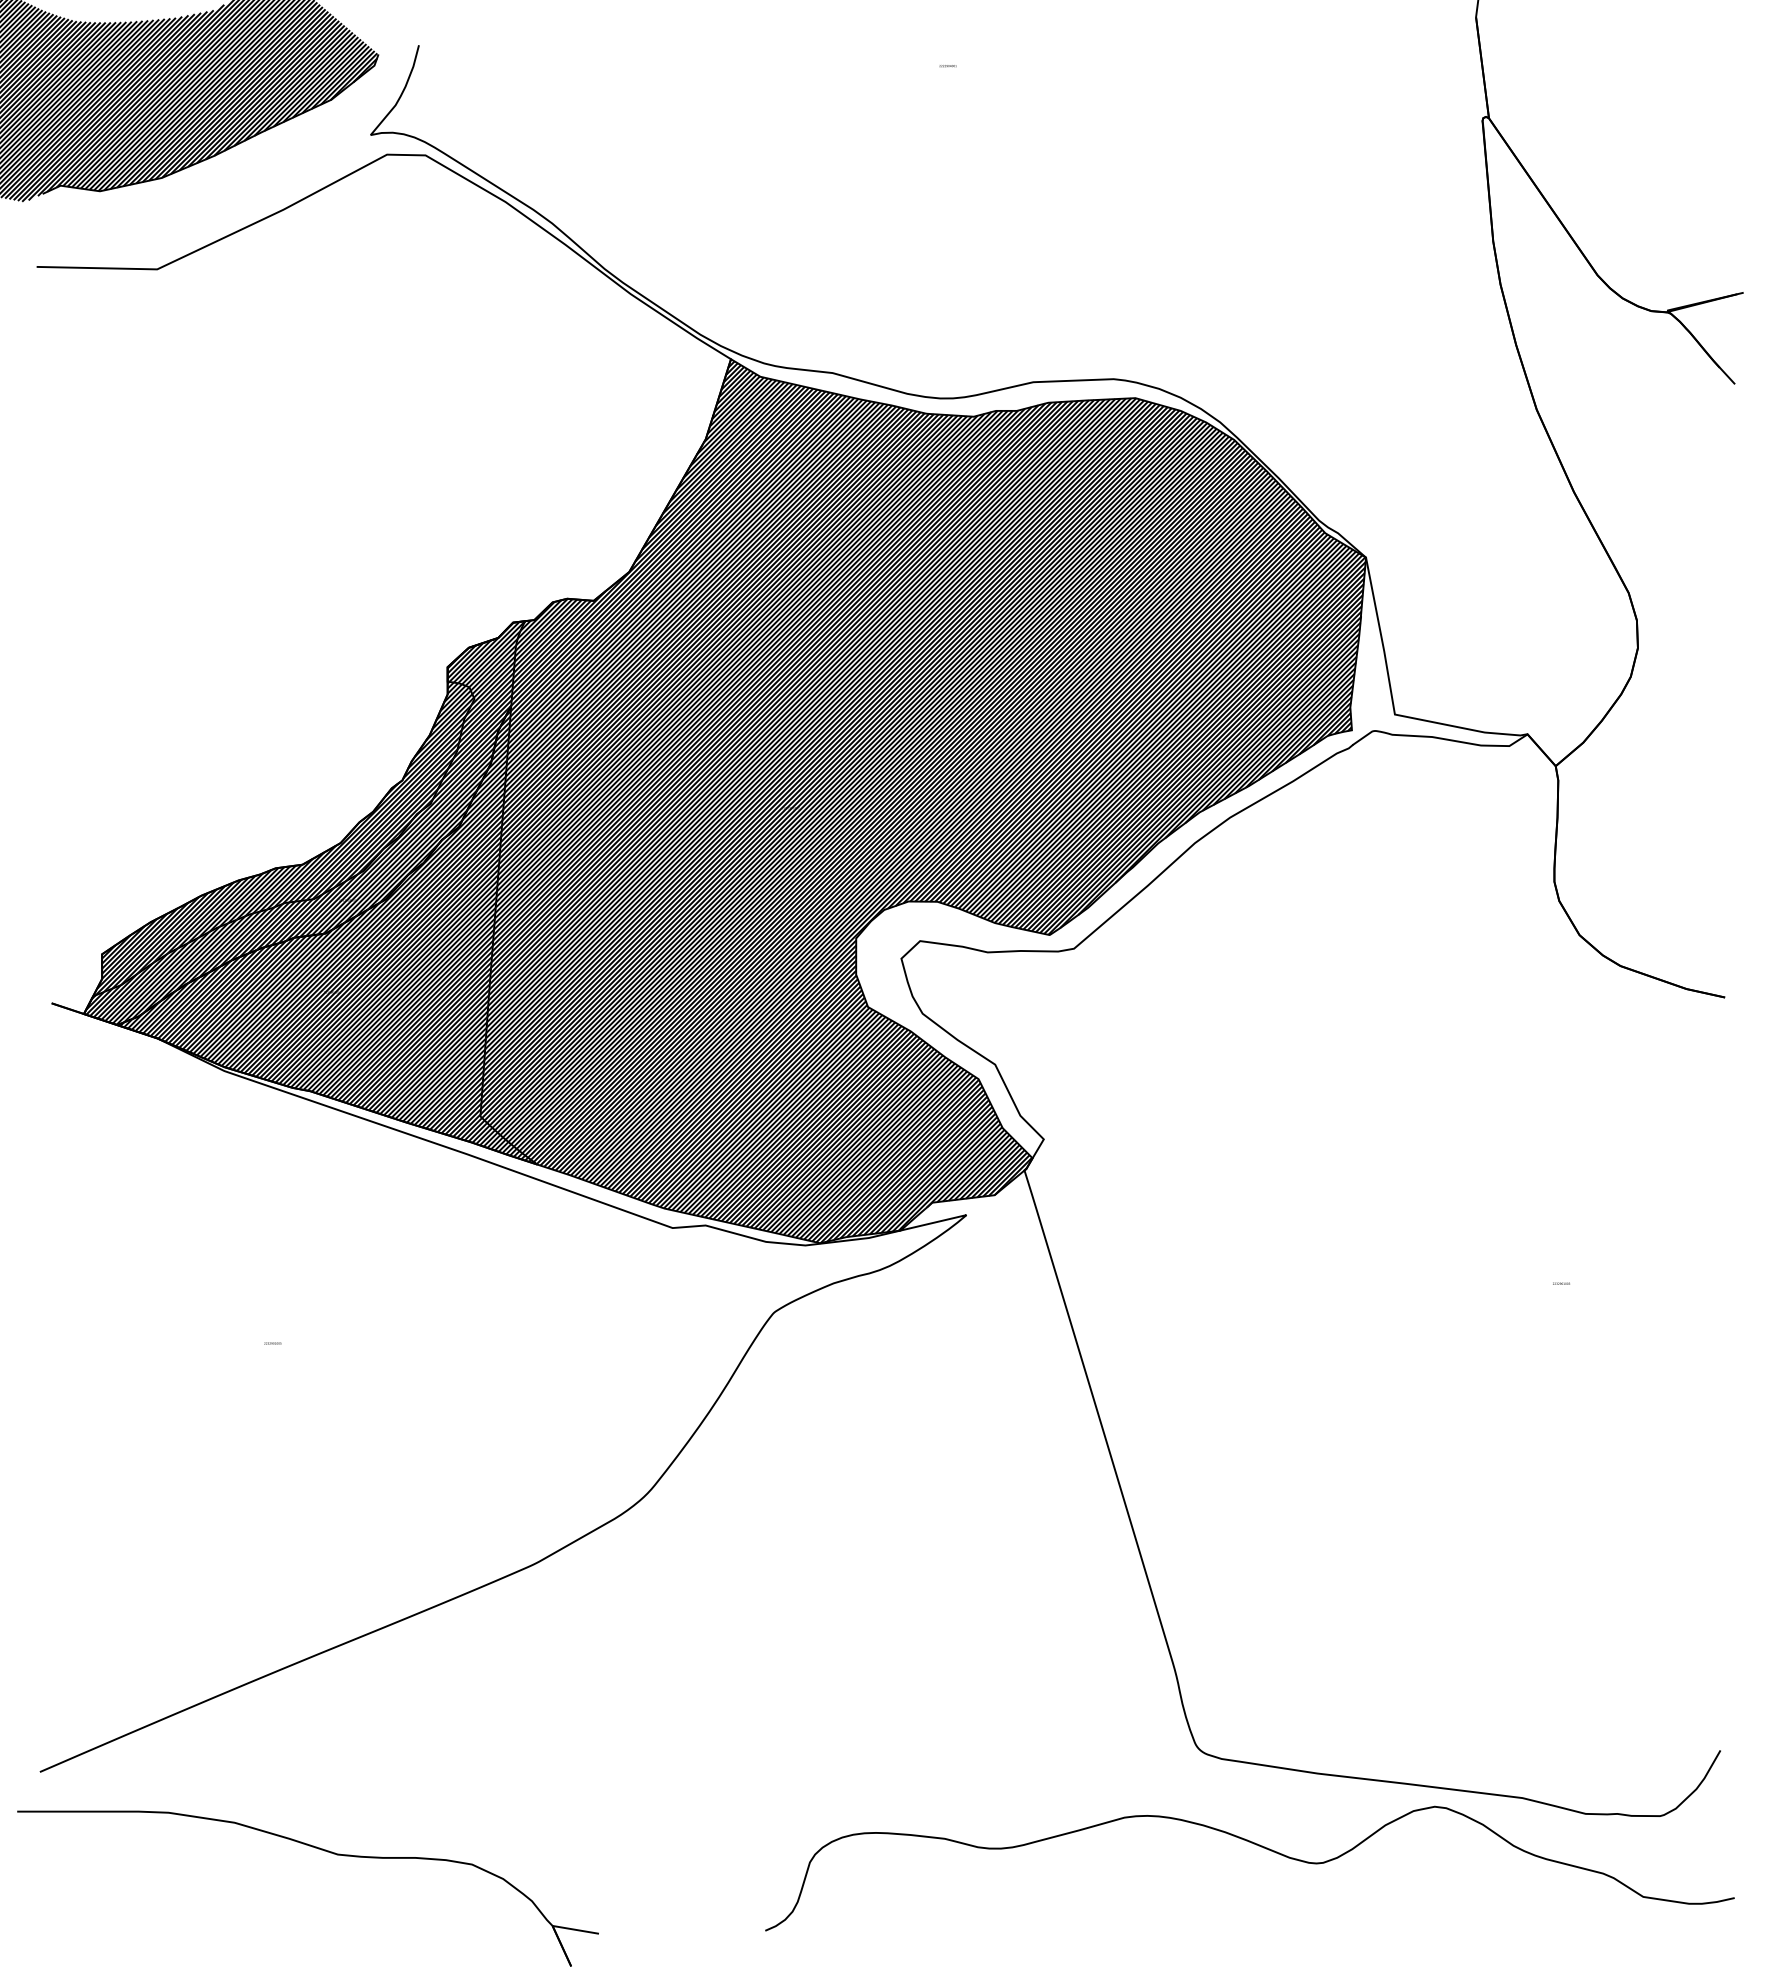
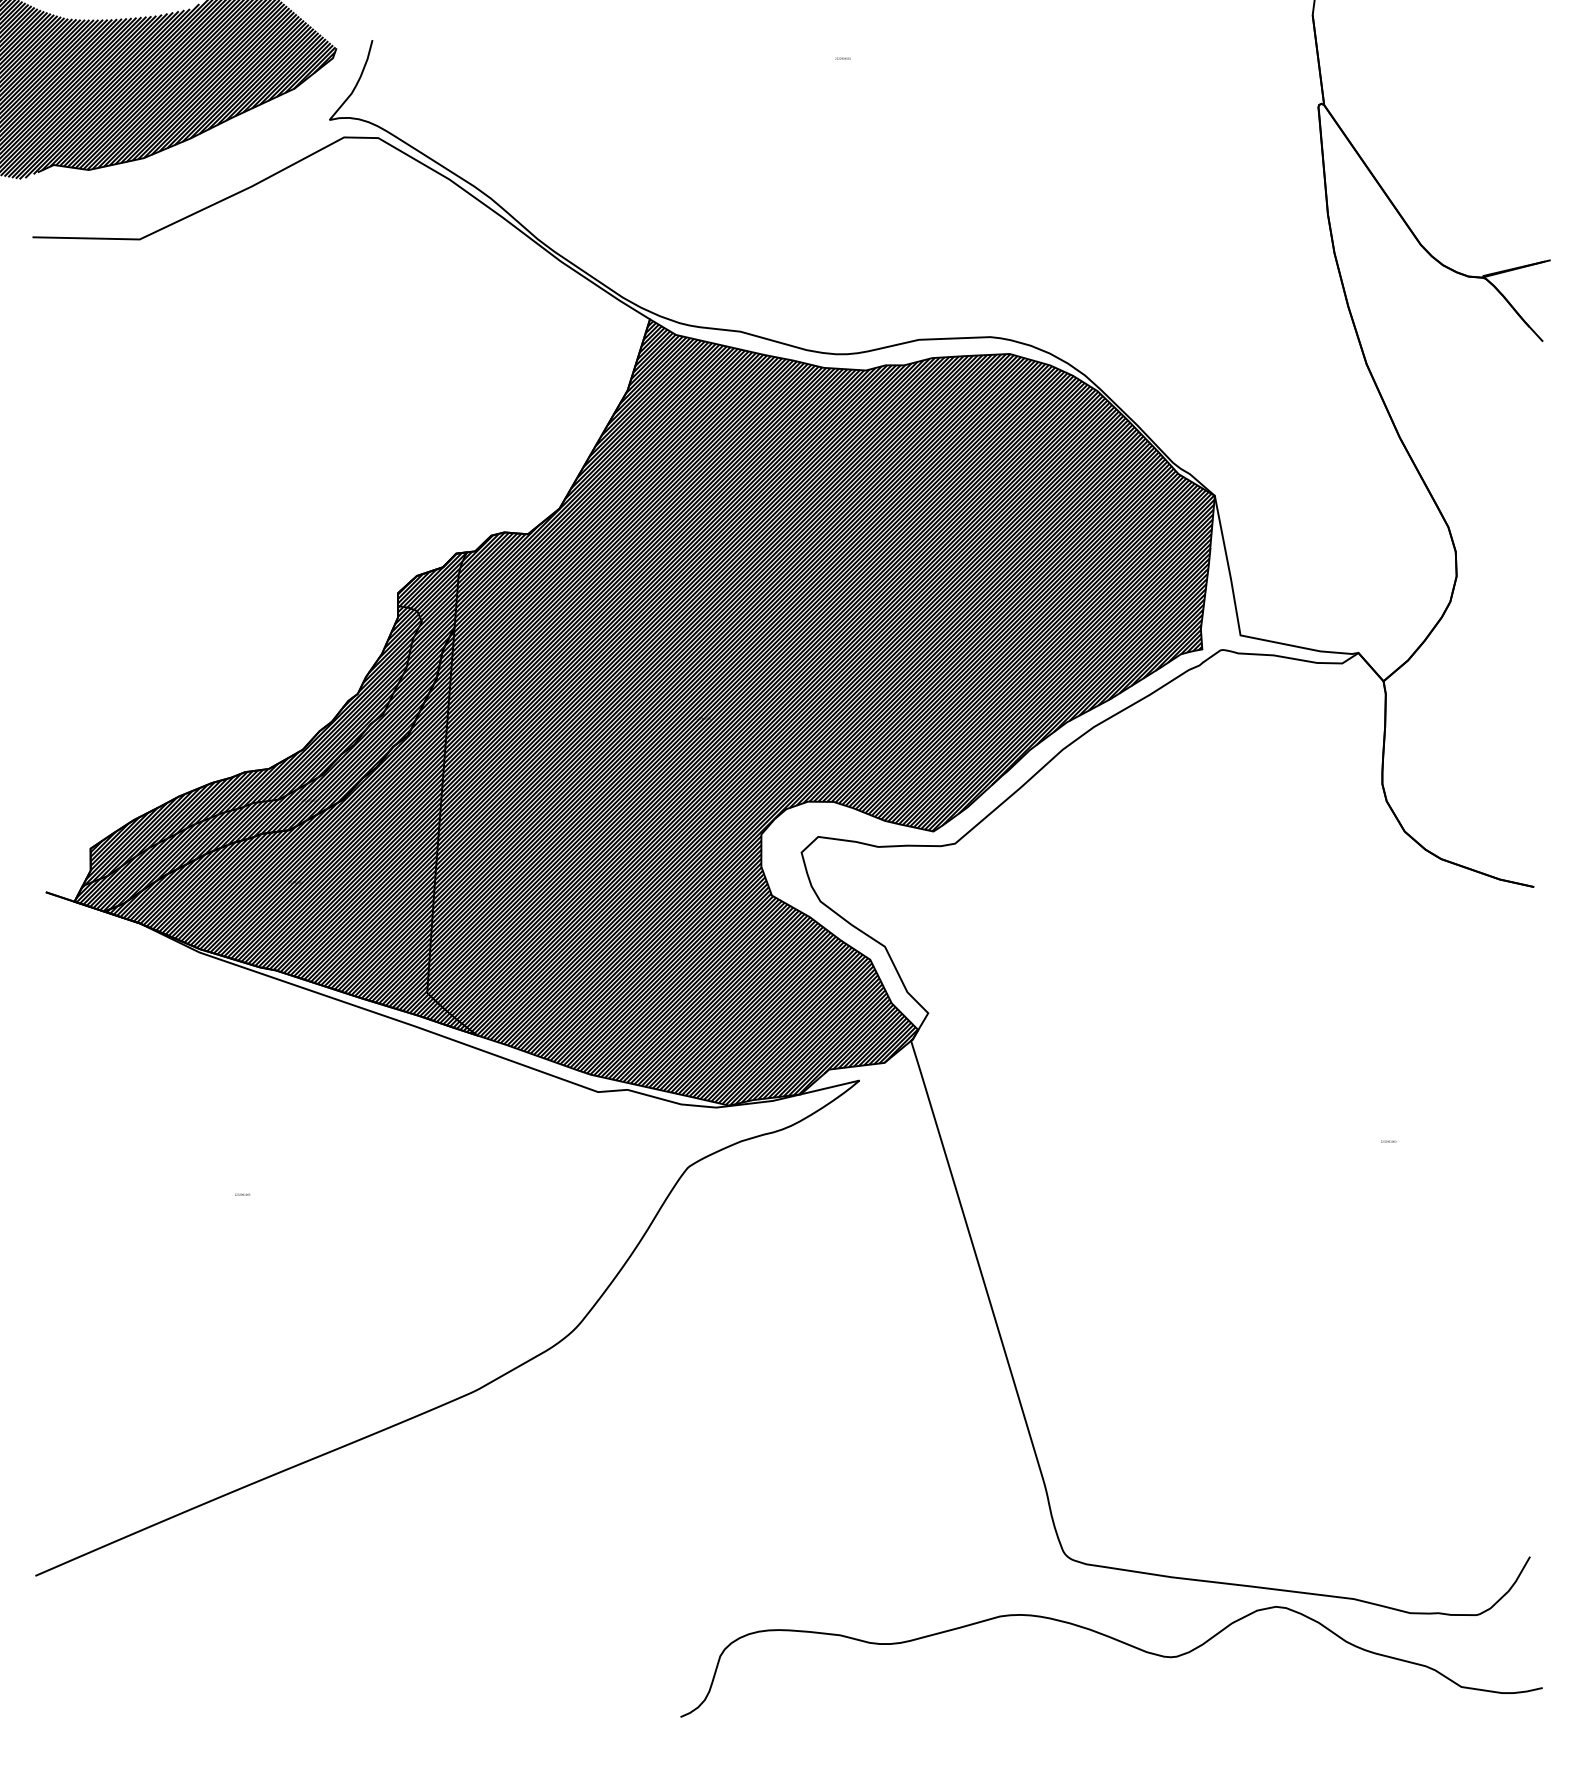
part: (321, 1850) -> (285, 1645), removed

